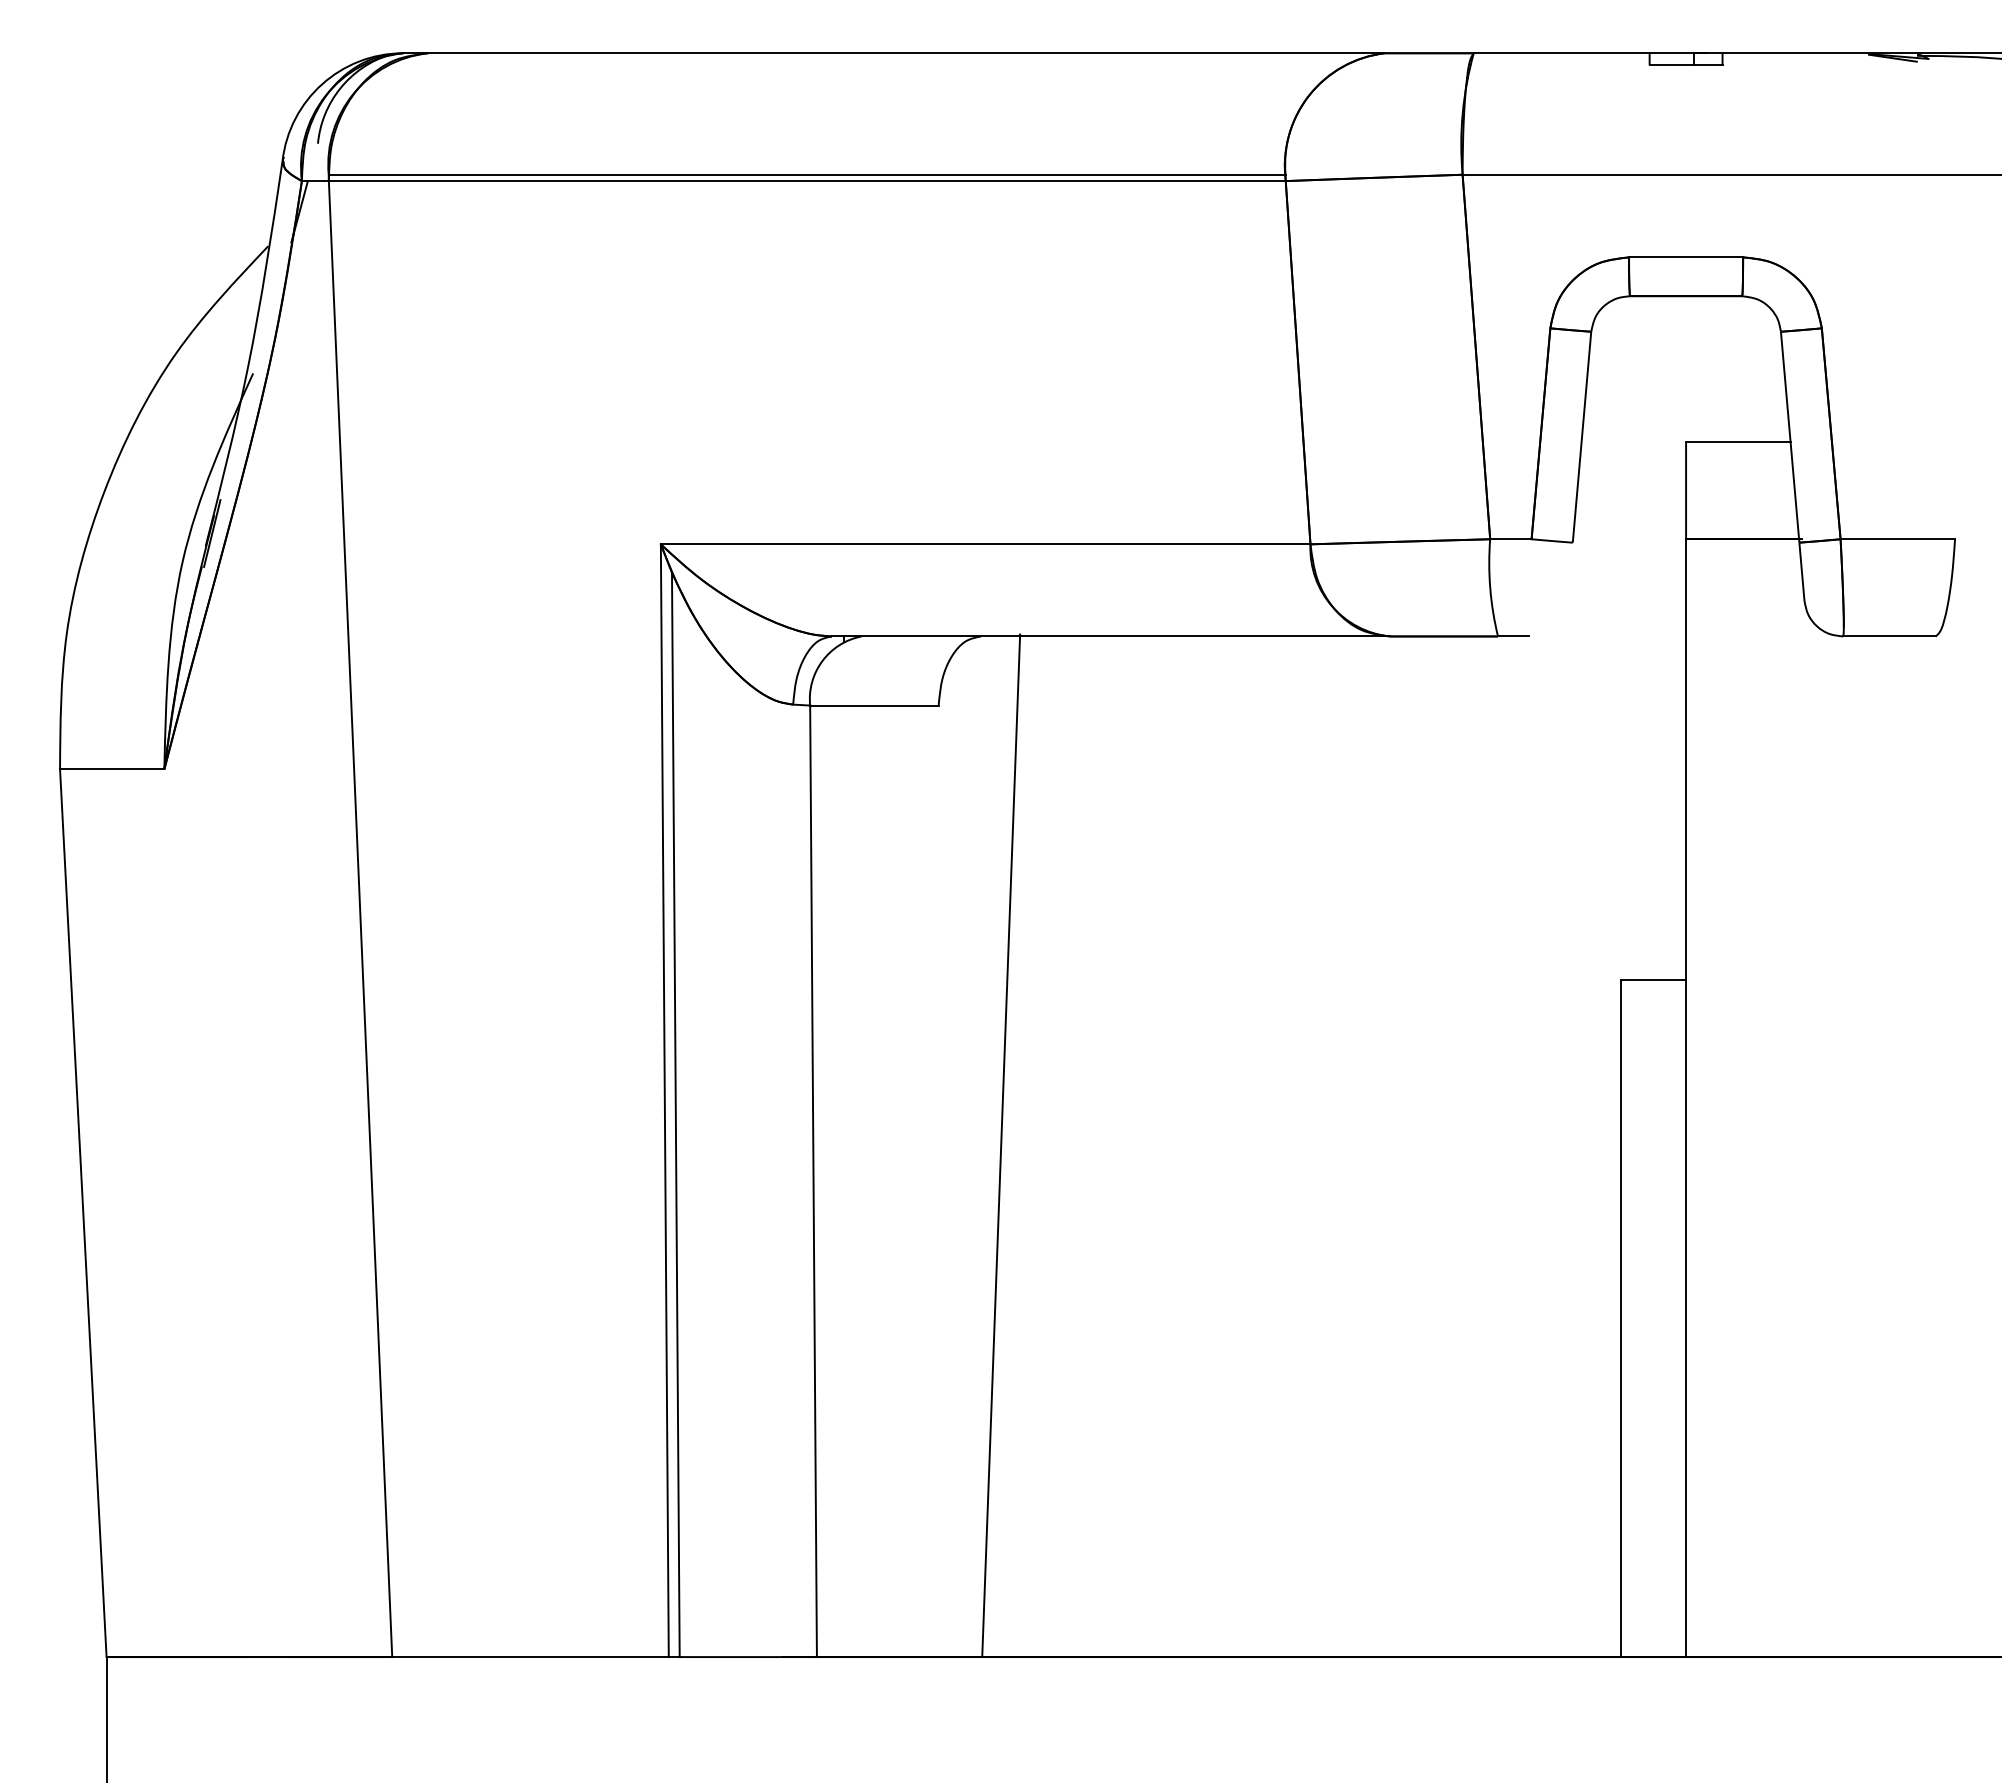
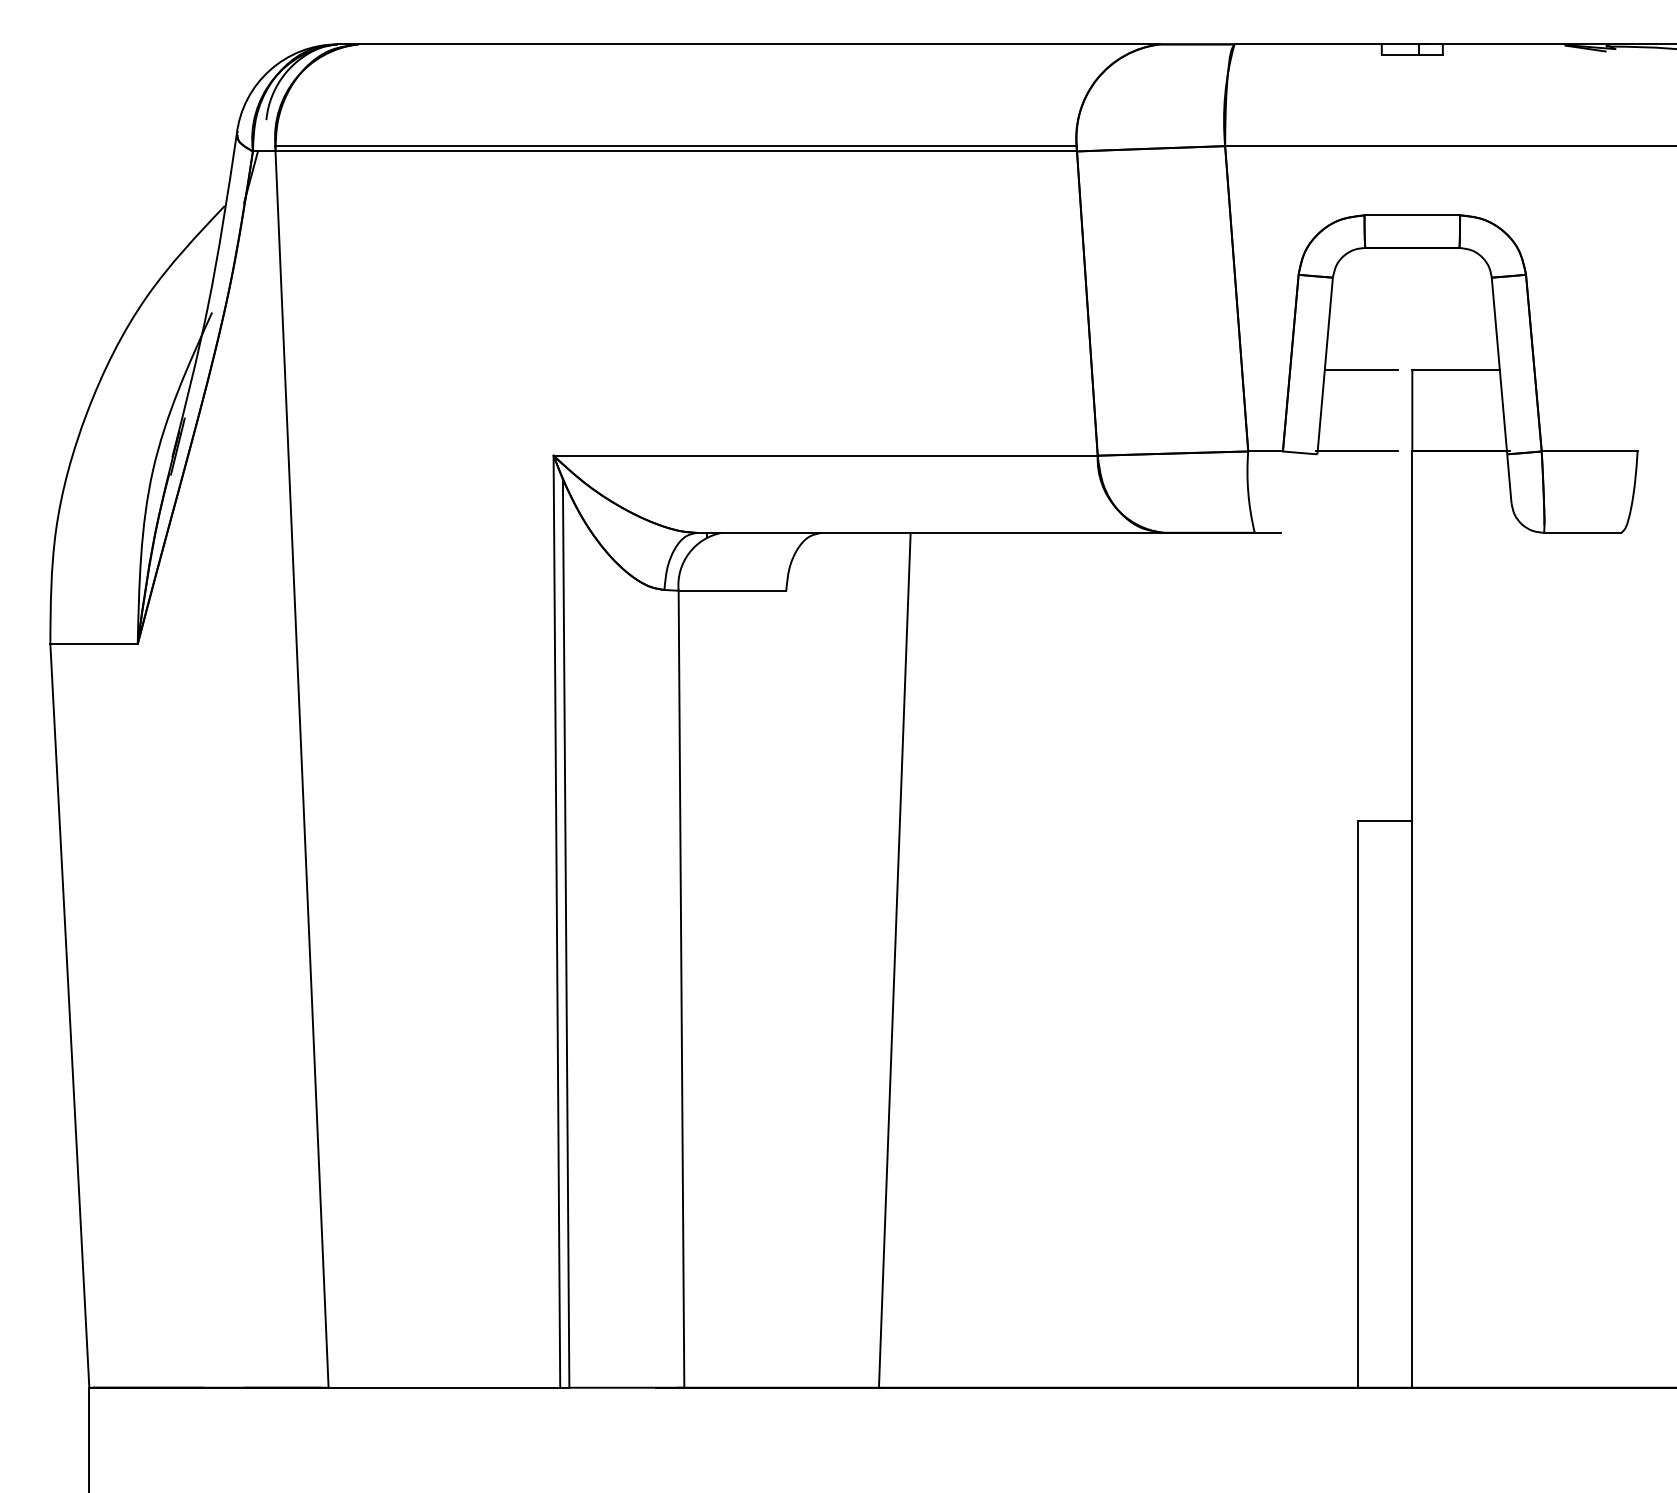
line: (1624, 442) -> (1360, 370), added
line: (1619, 539) -> (1356, 451), added
line: (1001, 1144) -> (895, 960), moved

